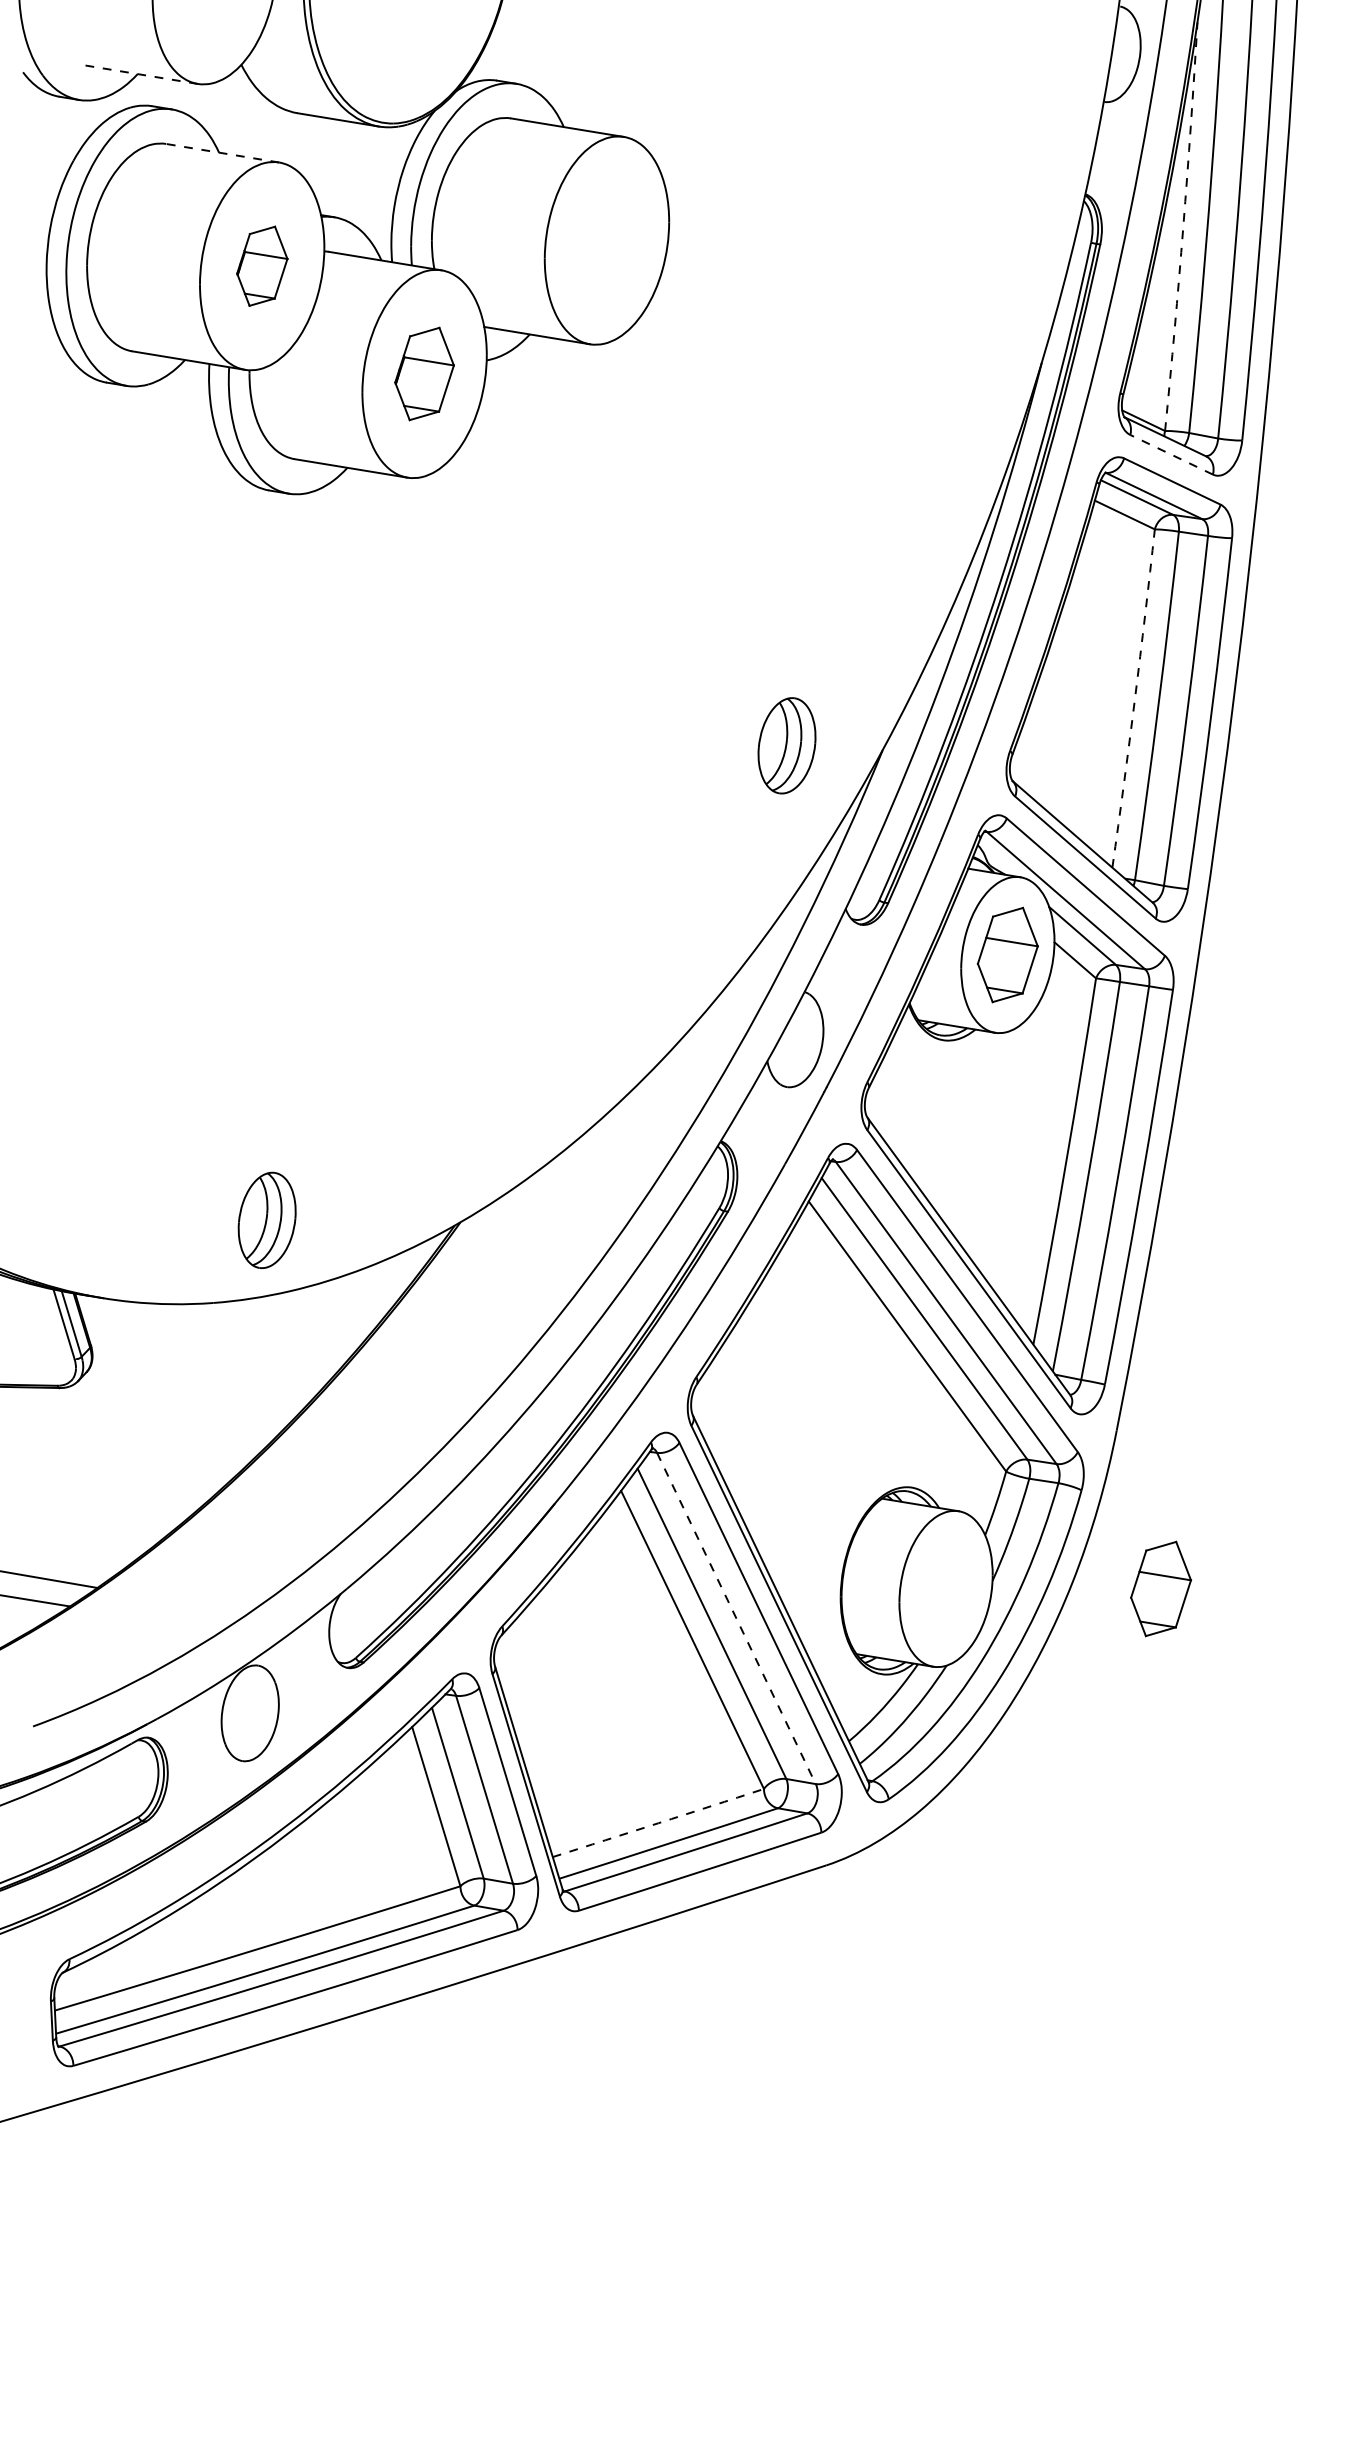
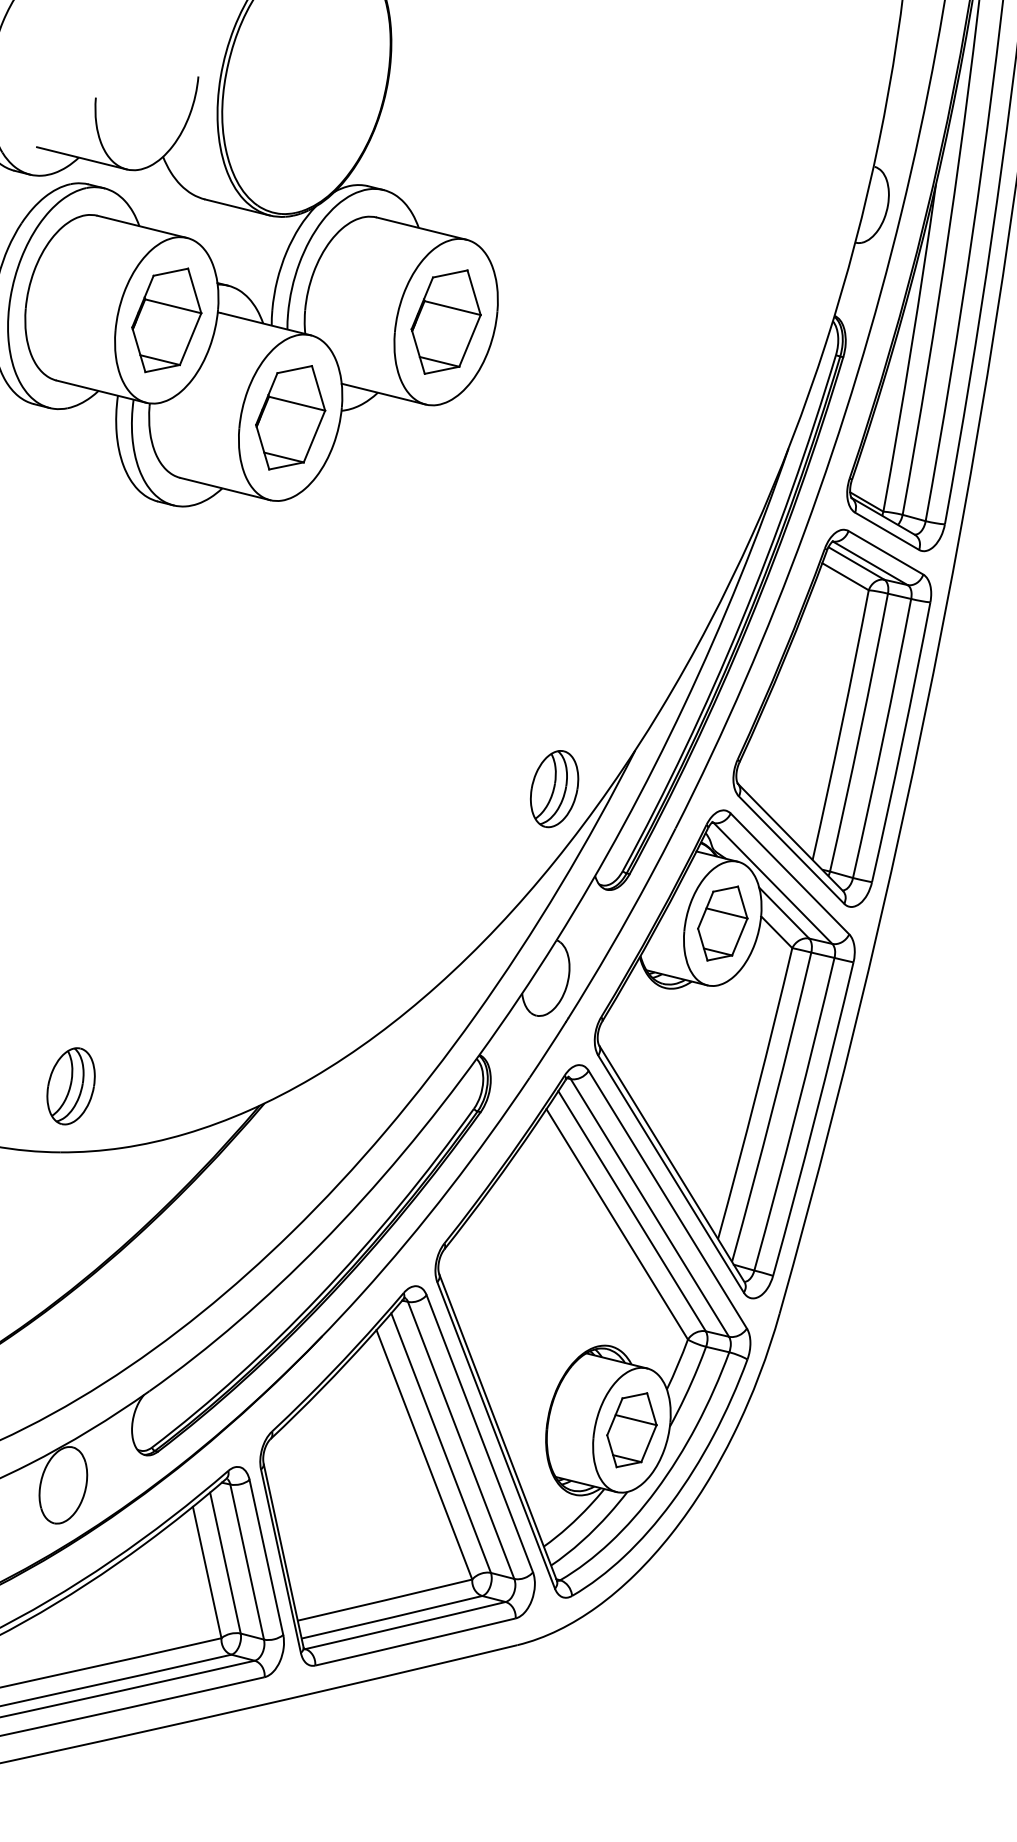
line: (140, 74) -> (81, 158), dashed -> solid
line: (222, 153) -> (142, 227), dashed -> solid
arc: (1183, 226) -> (911, 348), dashed -> solid
part: (606, 240) -> (445, 322), added
part: (262, 266) -> (167, 320), size x1.67
part: (424, 373) -> (290, 417), size x1.43
line: (1171, 454) -> (887, 531), dashed -> solid
arc: (1134, 698) -> (841, 725), dashed -> solid
part: (786, 745) -> (554, 788), moved
part: (266, 1219) -> (70, 1085), moved
part: (1160, 1588) -> (631, 1429), moved
line: (736, 1618) -> (461, 1440), dashed -> solid
arc: (658, 1823) -> (385, 1600), dashed -> solid

